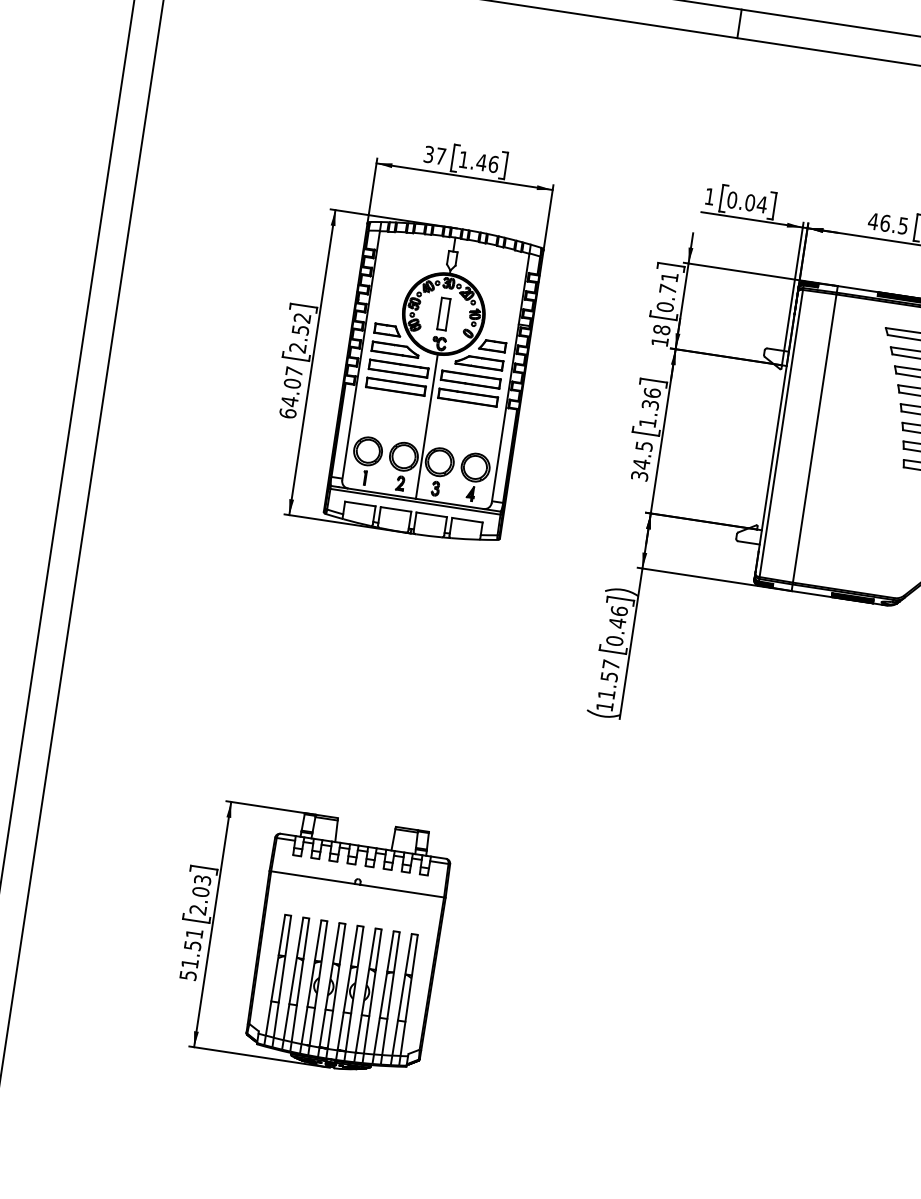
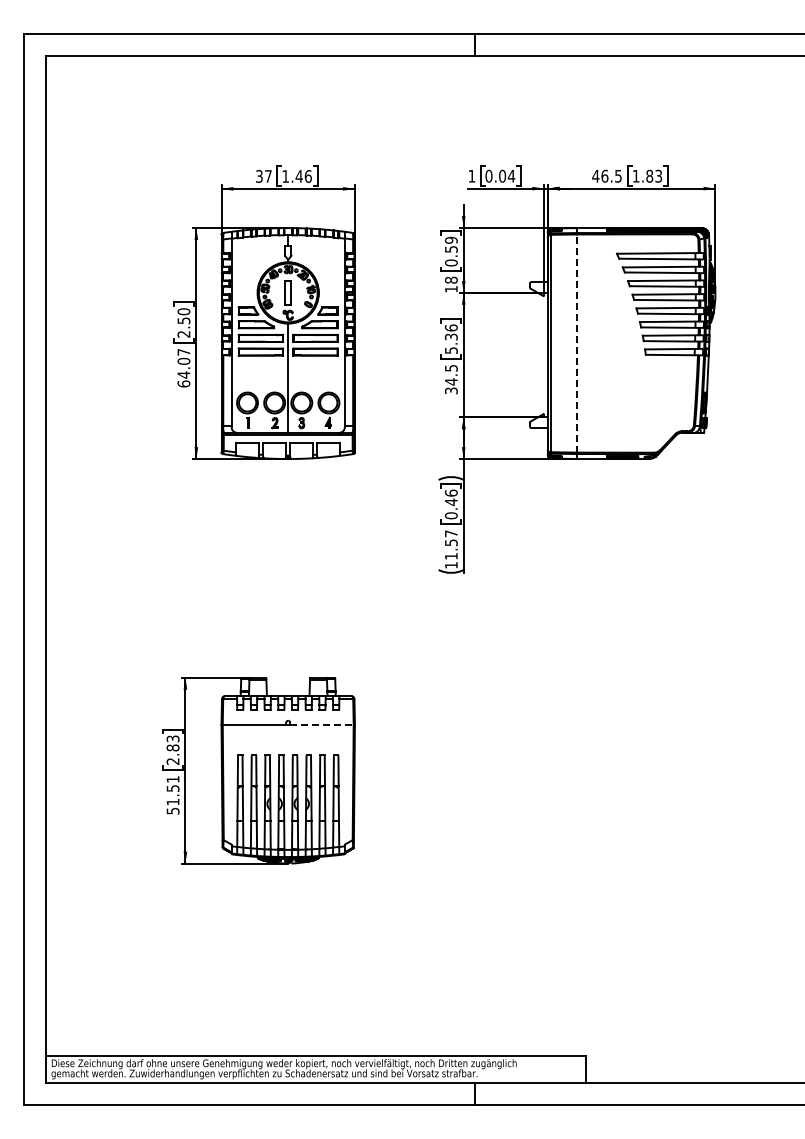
text: (667, 282) -> (450, 244), 0.71 -> 0.59
text: (301, 317) -> (183, 311), 2.52 -> 2.50
text: (647, 422) -> (451, 350), 1.36 -> 5.36
line: (814, 438) -> (576, 343), solid -> dashed
line: (401, 890) -> (321, 724), solid -> dashed
text: (201, 891) -> (173, 747), 2.03 -> 2.83

